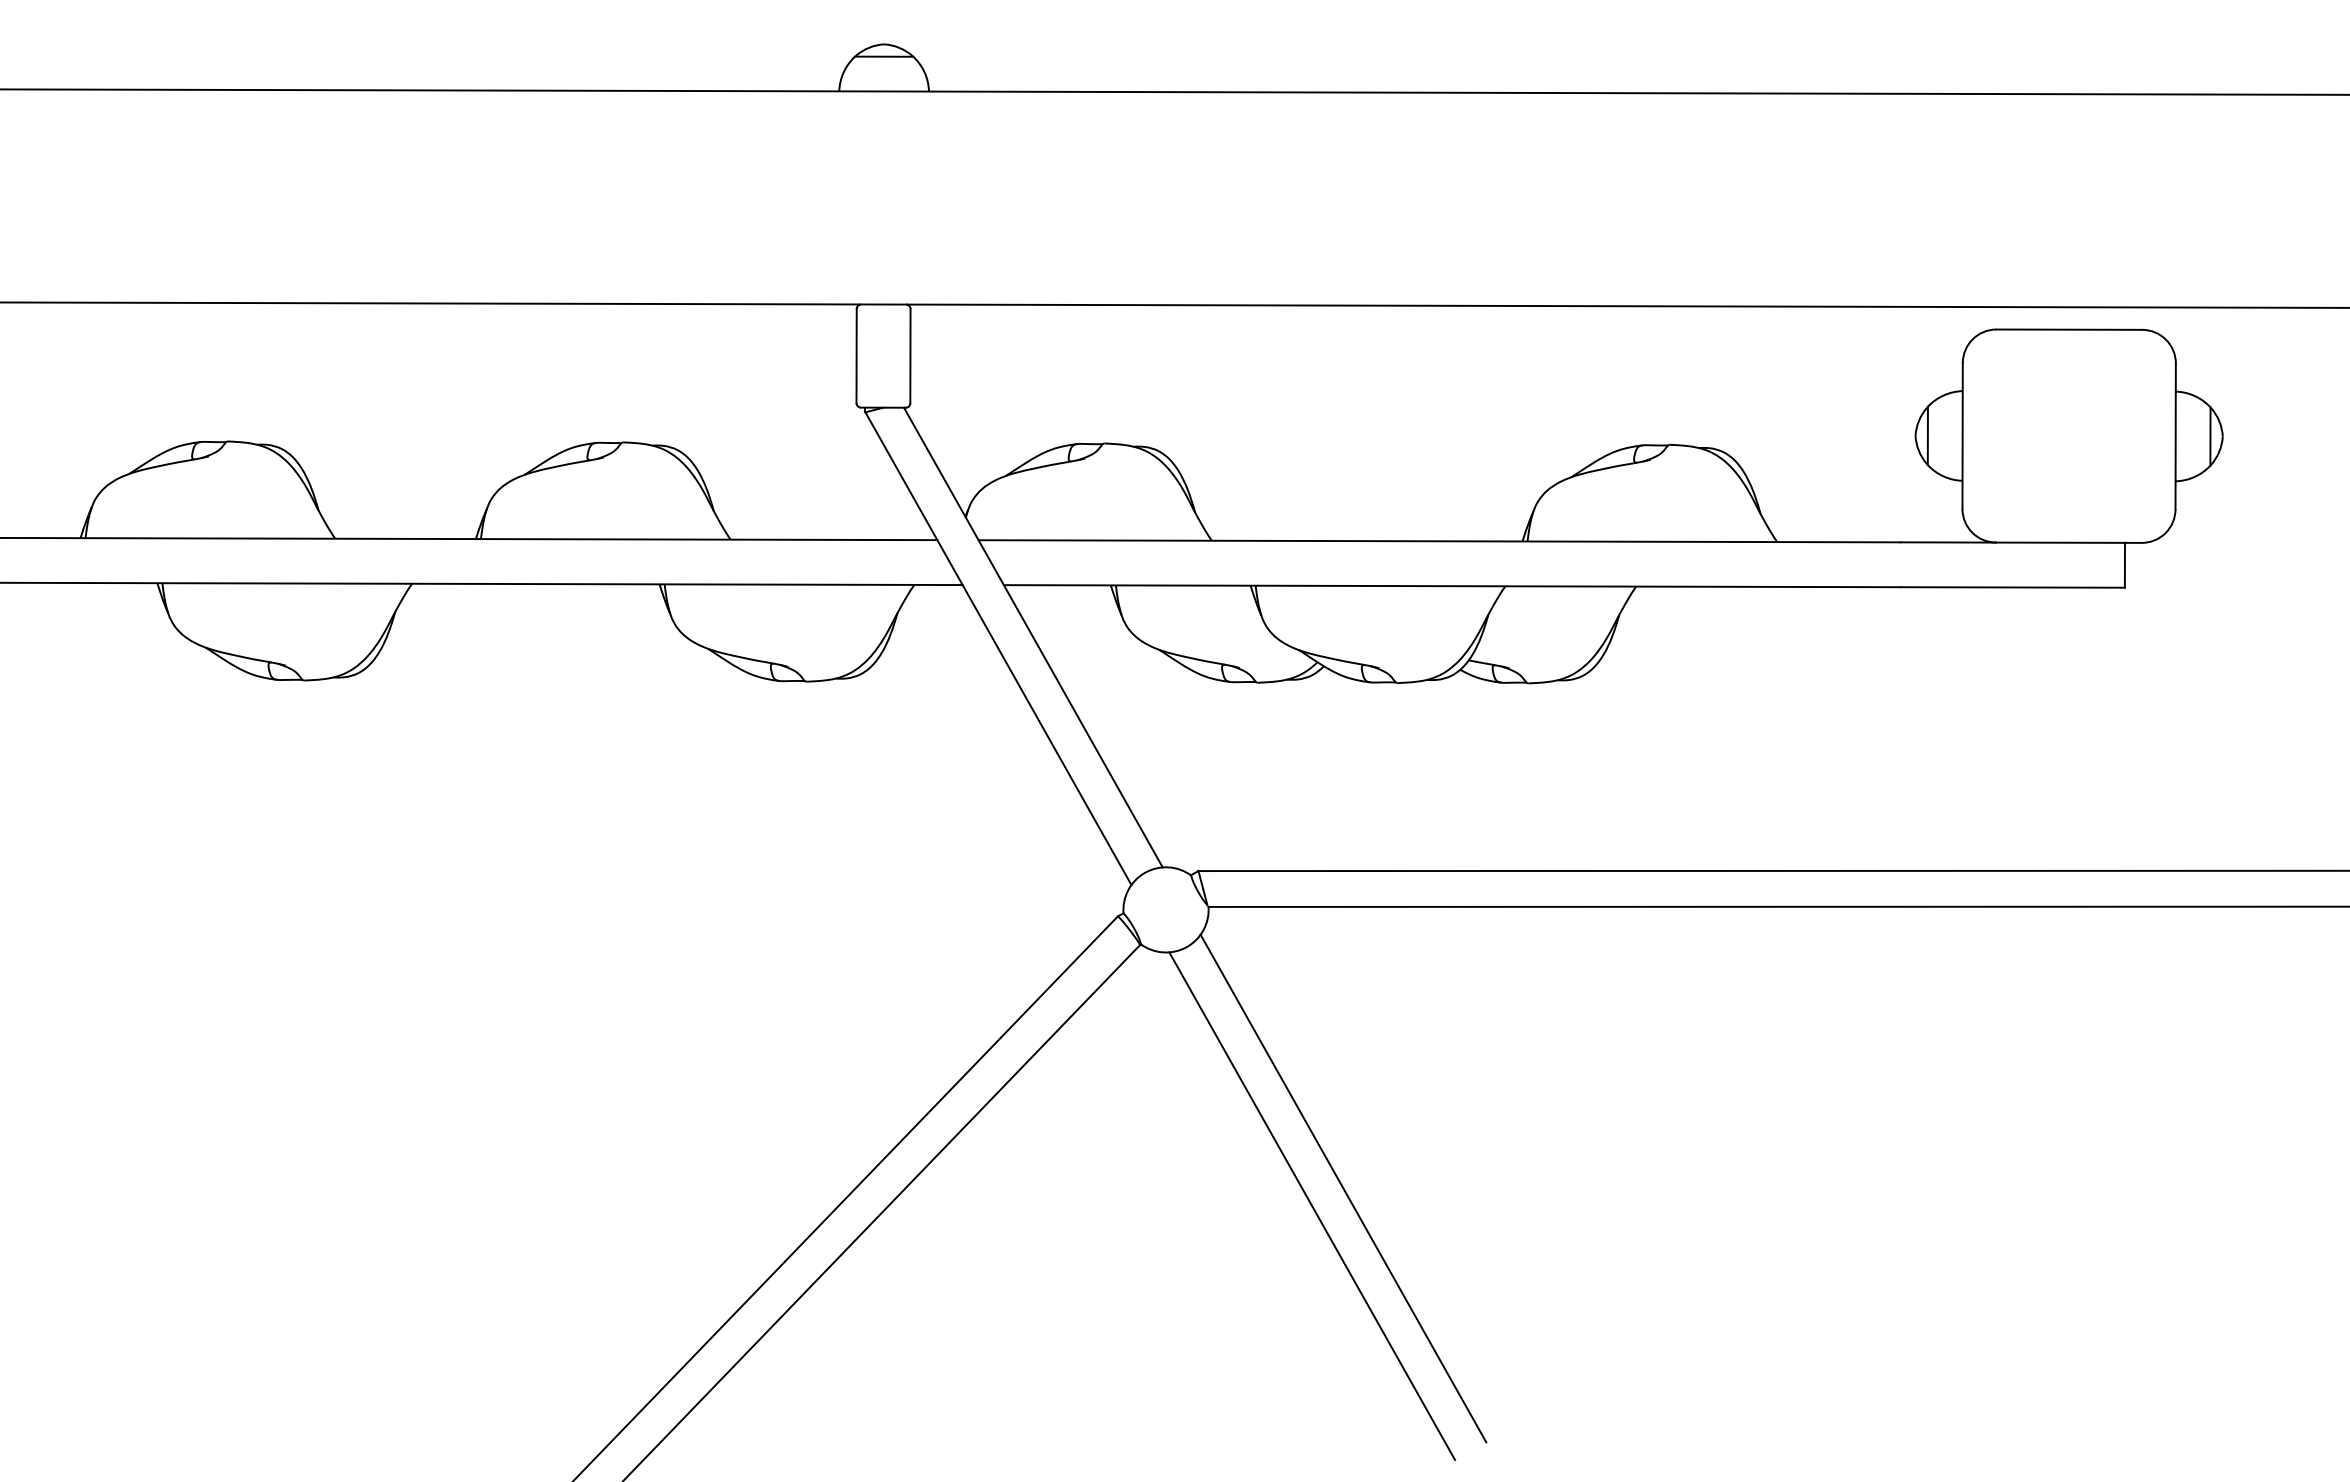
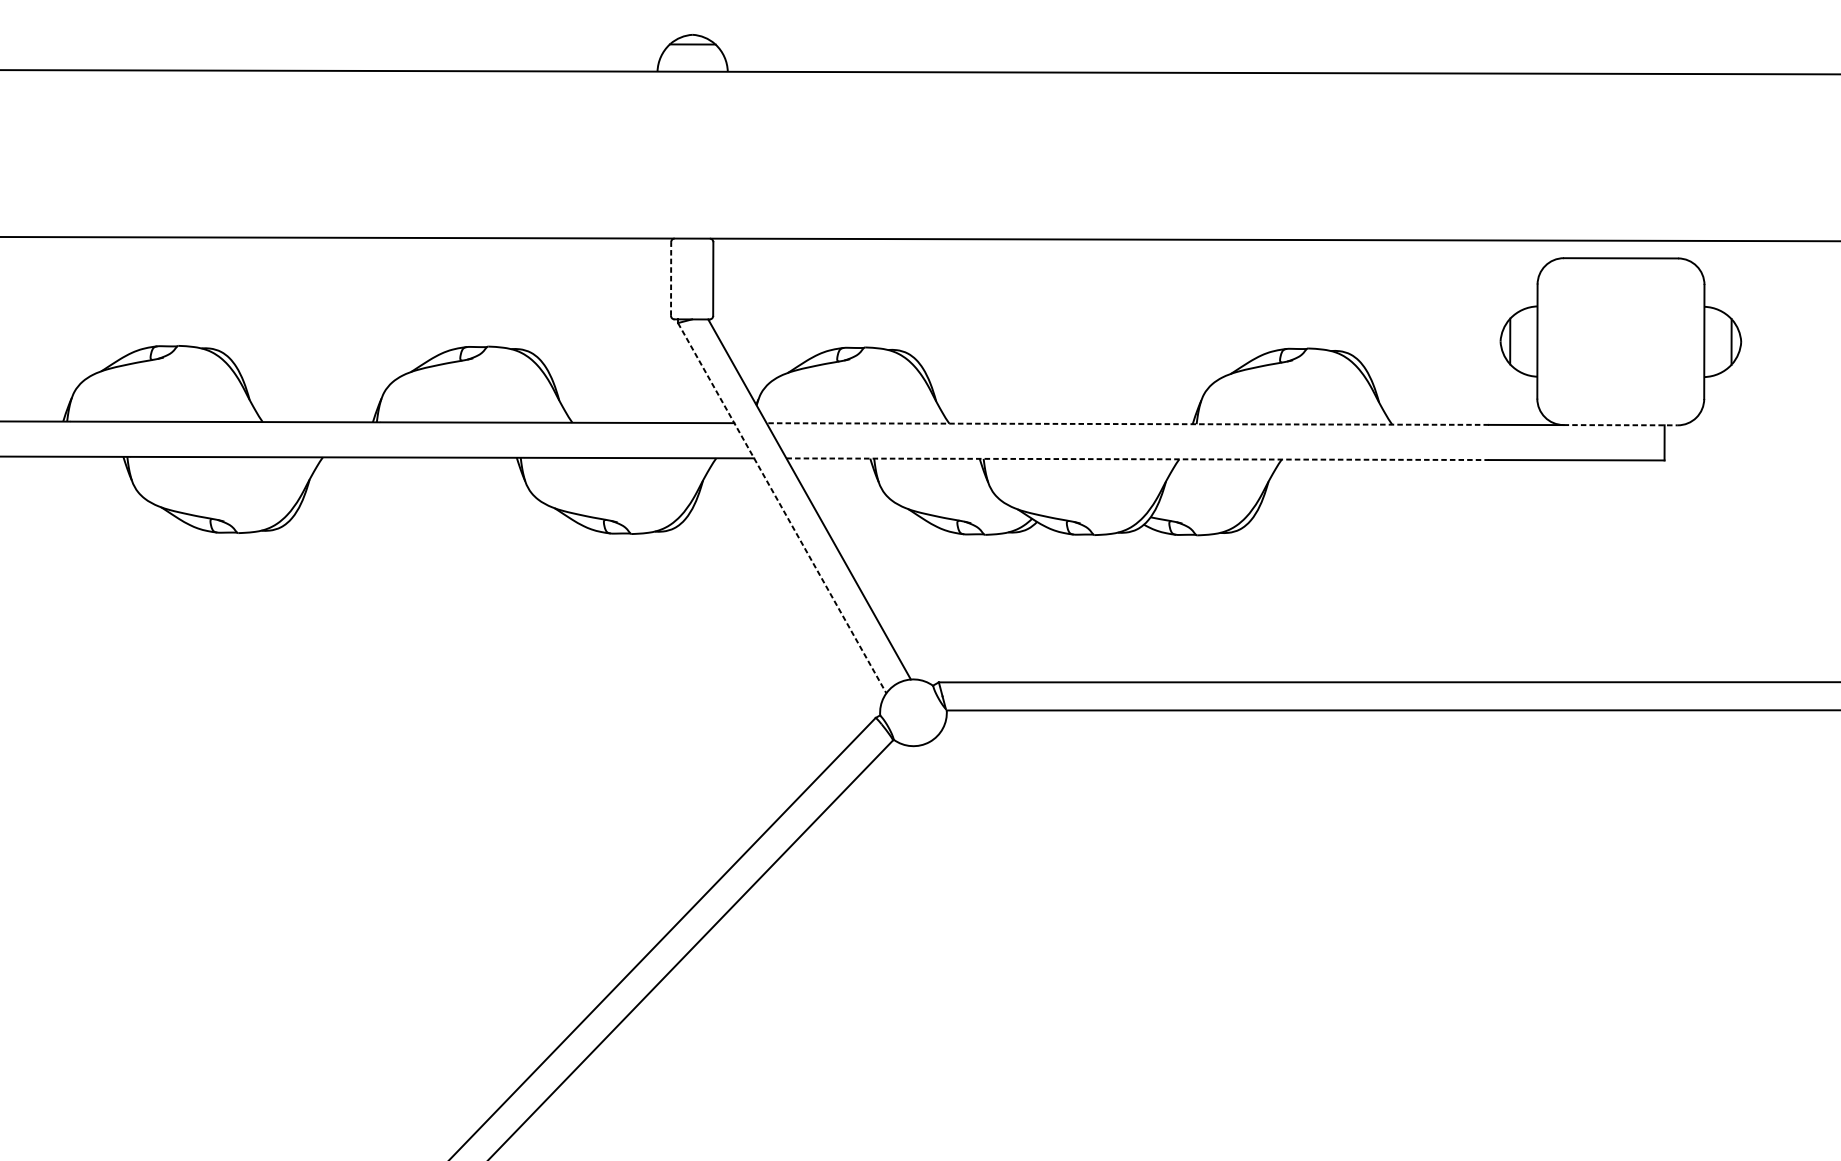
line: (856, 355) -> (671, 278), solid -> dashed
line: (1439, 541) -> (1127, 424), solid -> dashed
line: (2068, 542) -> (1620, 425), solid -> dashed
line: (1452, 586) -> (1137, 459), solid -> dashed
line: (998, 649) -> (782, 508), solid -> dashed
line: (1343, 1188) -> (1052, 931), removed
line: (1312, 1205) -> (1028, 944), removed

